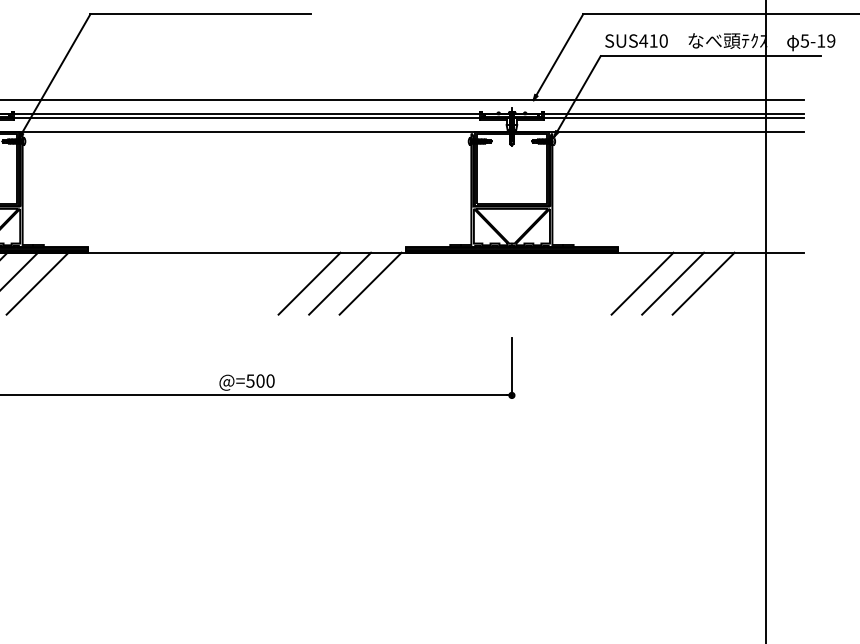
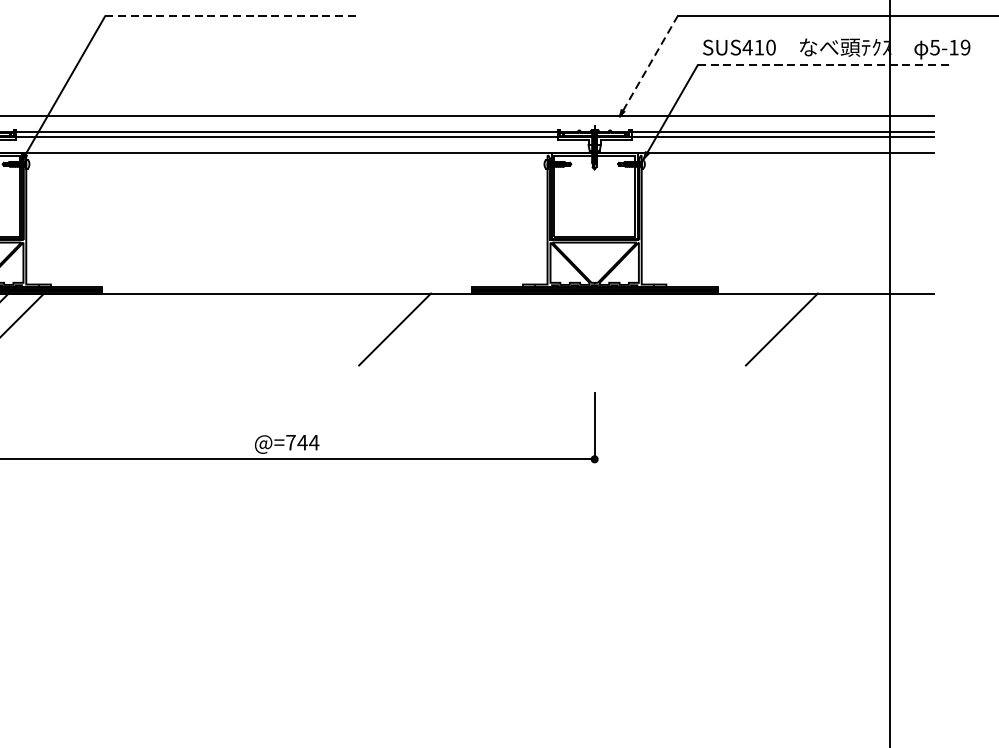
line: (201, 14) -> (234, 16), solid -> dashed
line: (559, 54) -> (649, 63), solid -> dashed
line: (710, 56) -> (825, 65), solid -> dashed
line: (37, 283) -> (43, 329), removed
line: (309, 283) -> (359, 329), removed
line: (370, 283) -> (430, 329), removed
line: (642, 283) -> (746, 329), removed
line: (703, 283) -> (817, 329), removed
text: (260, 380) -> (302, 441), @=500 -> @=744

